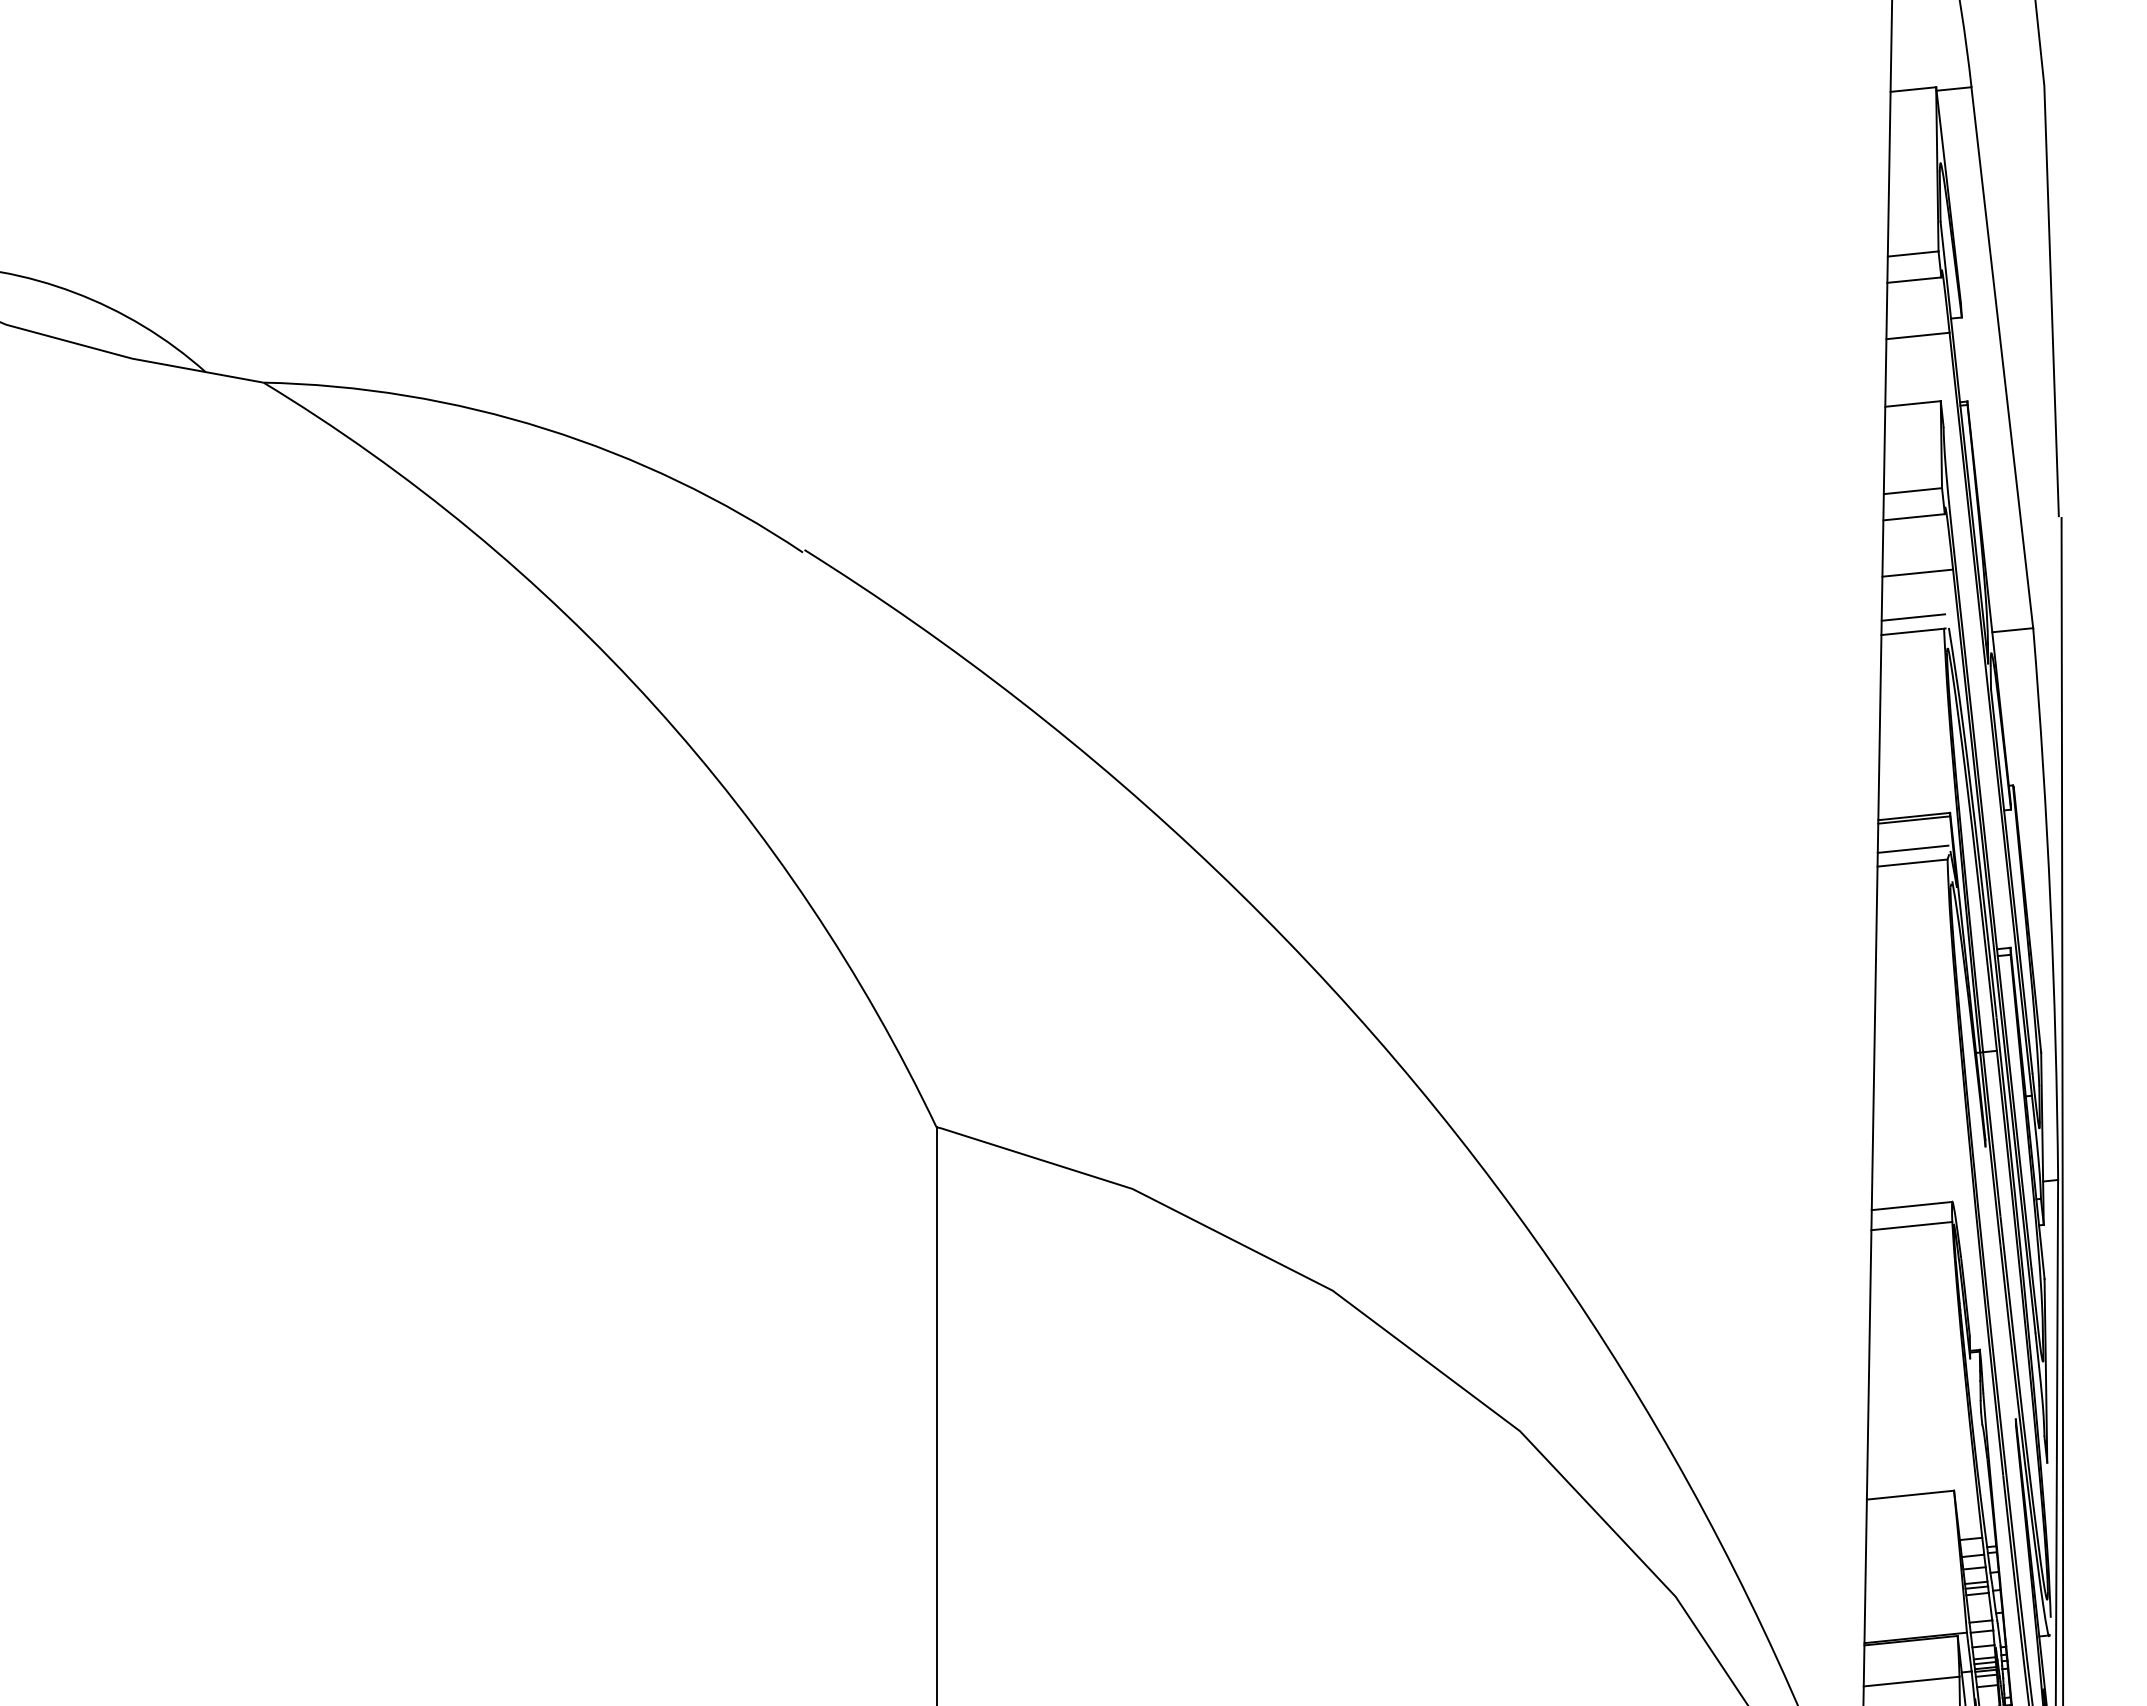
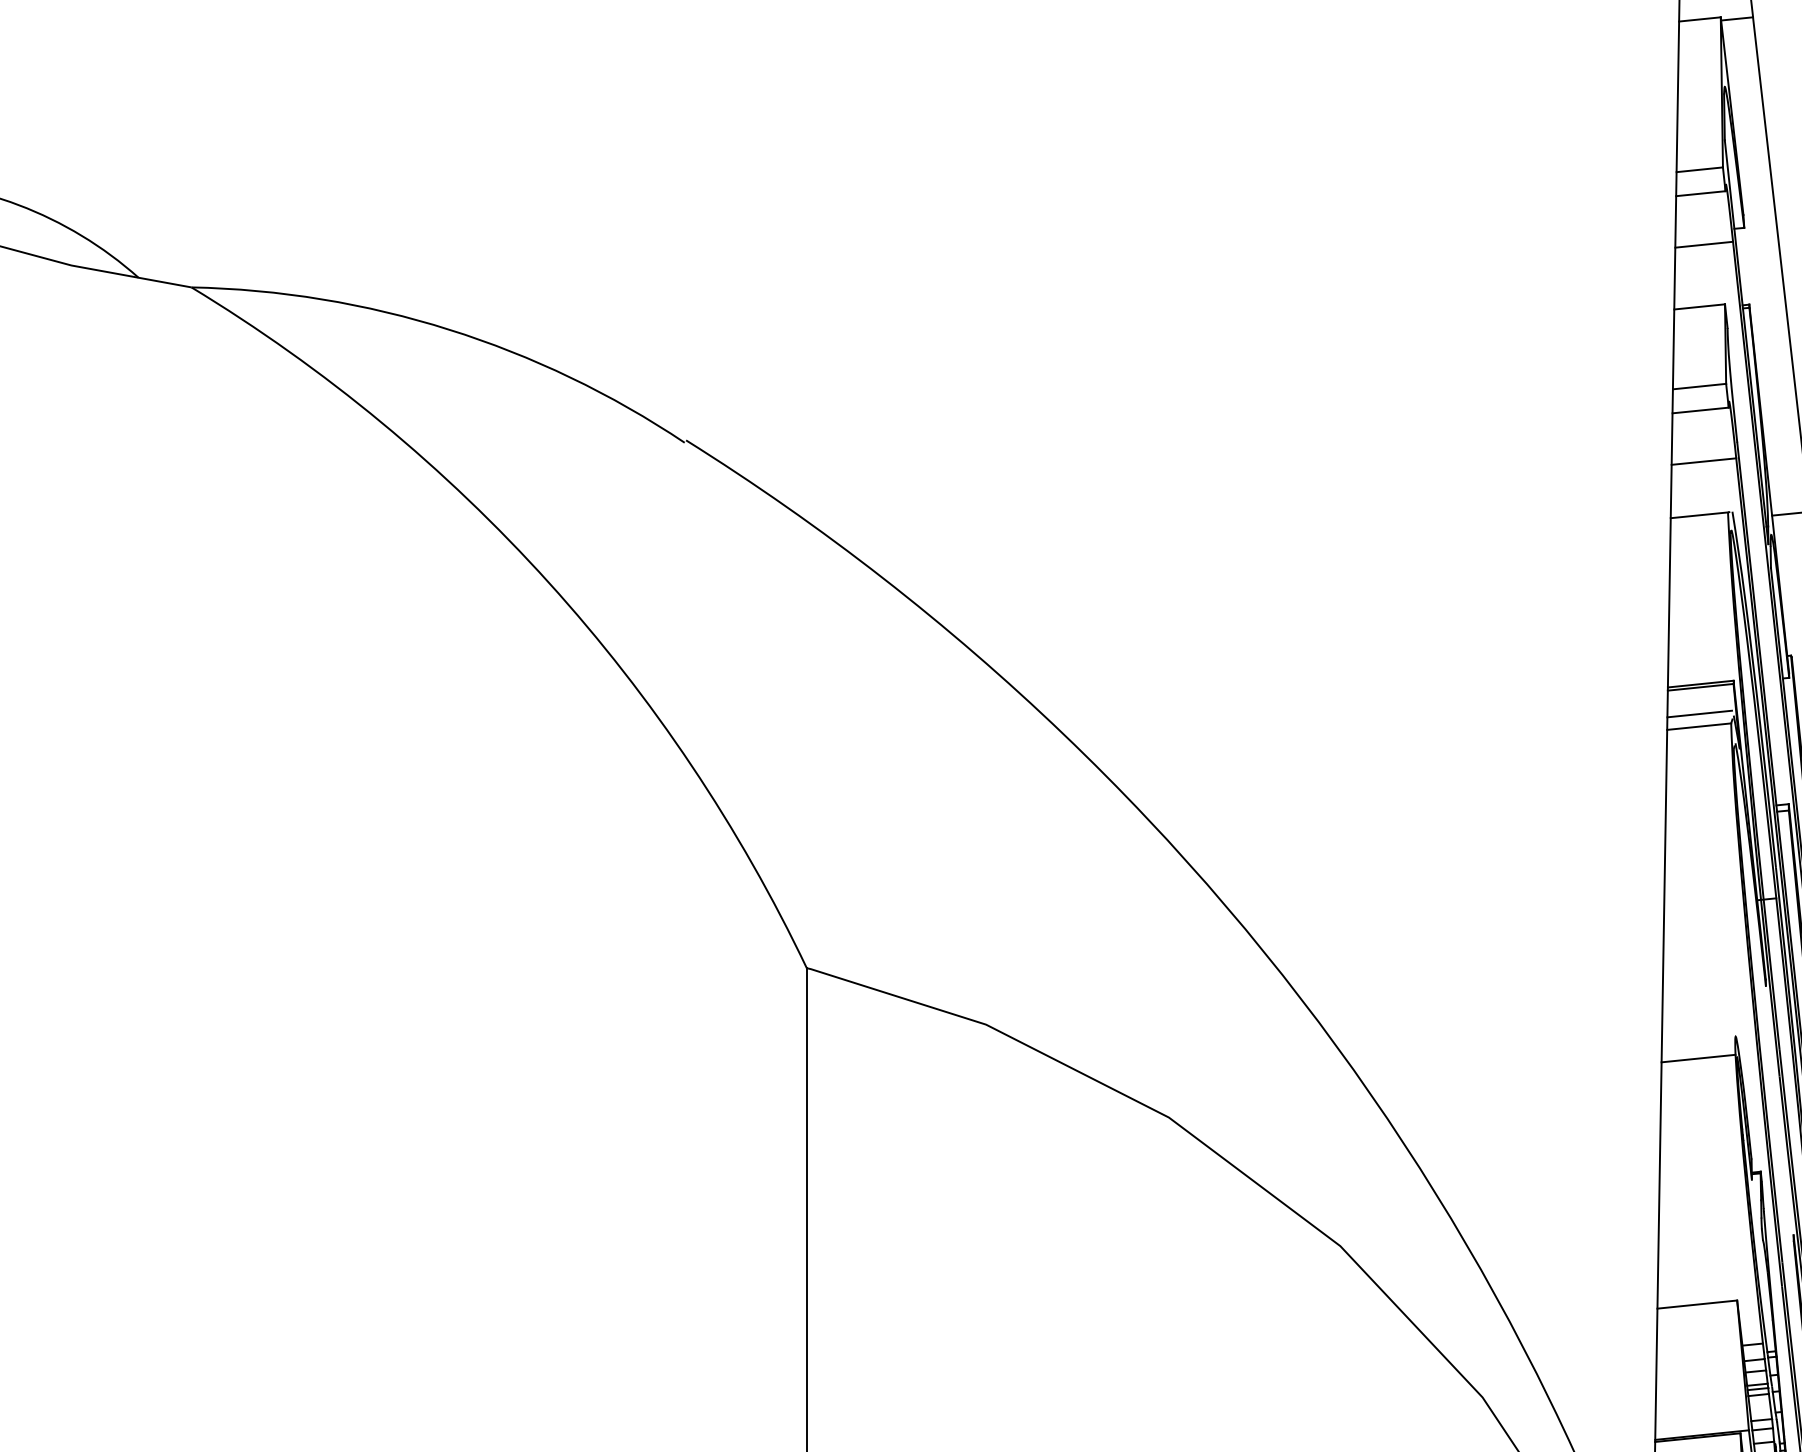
line: (1913, 617) -> (1700, 502), removed
line: (1911, 1205) -> (1698, 1039), removed

